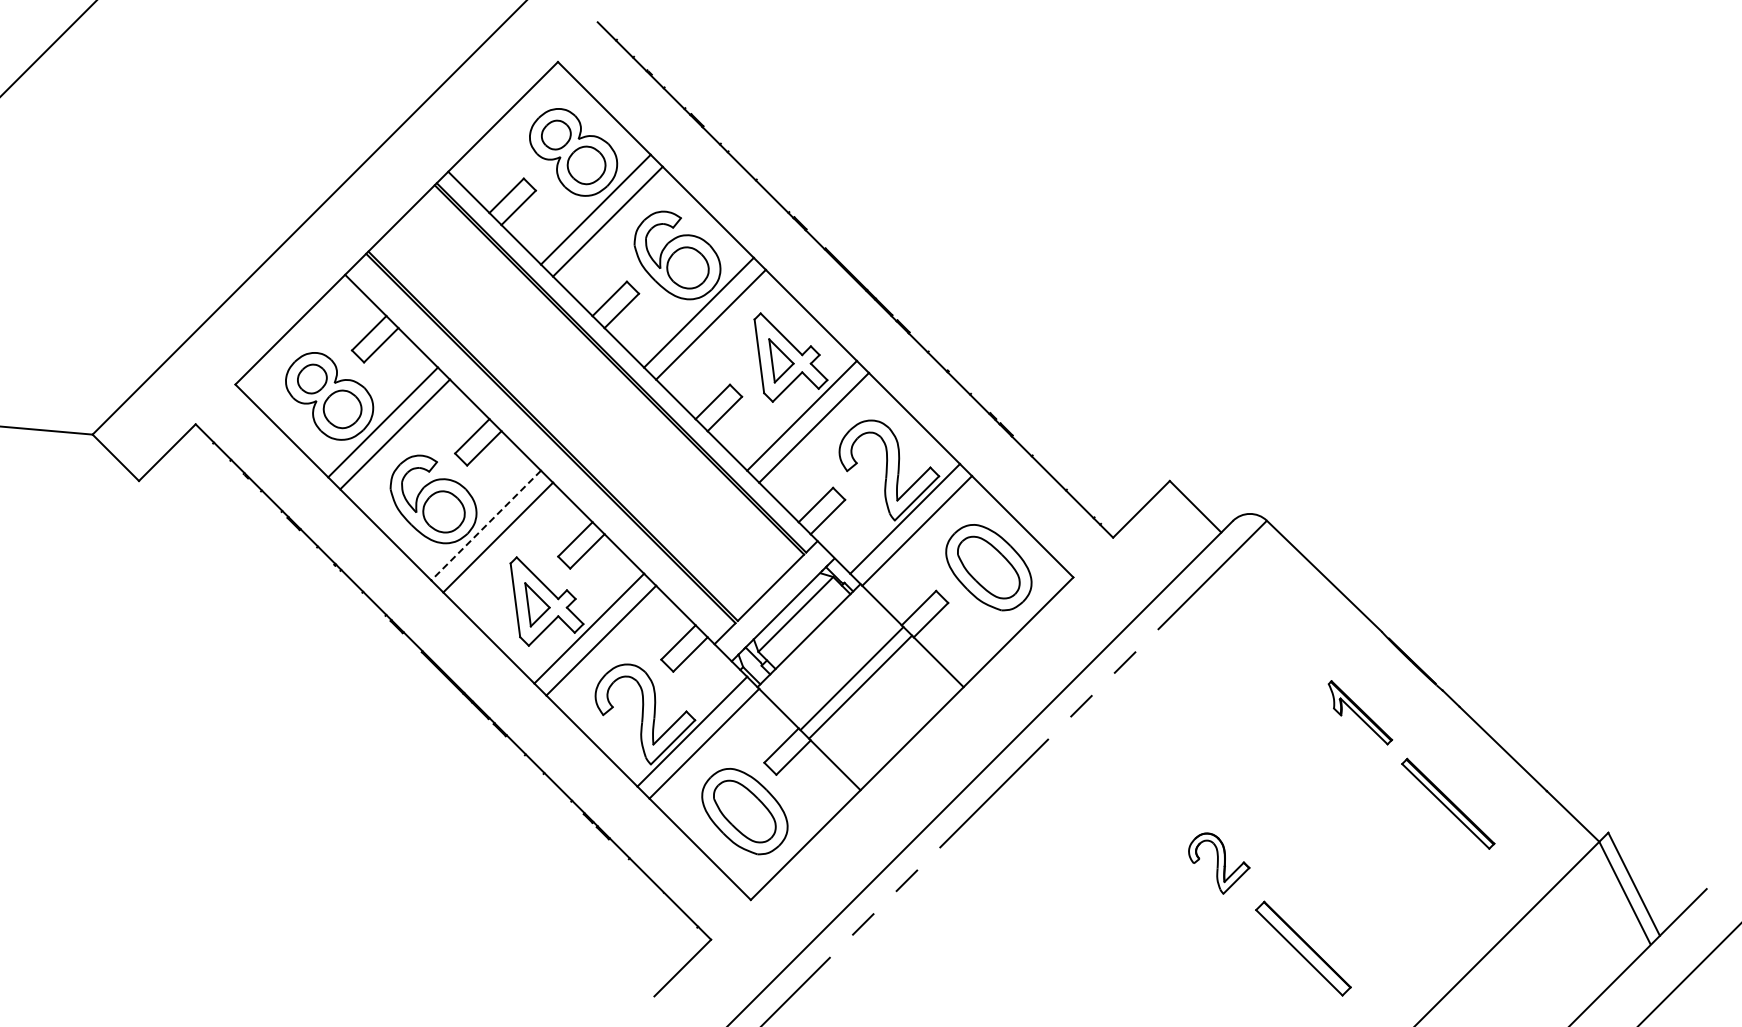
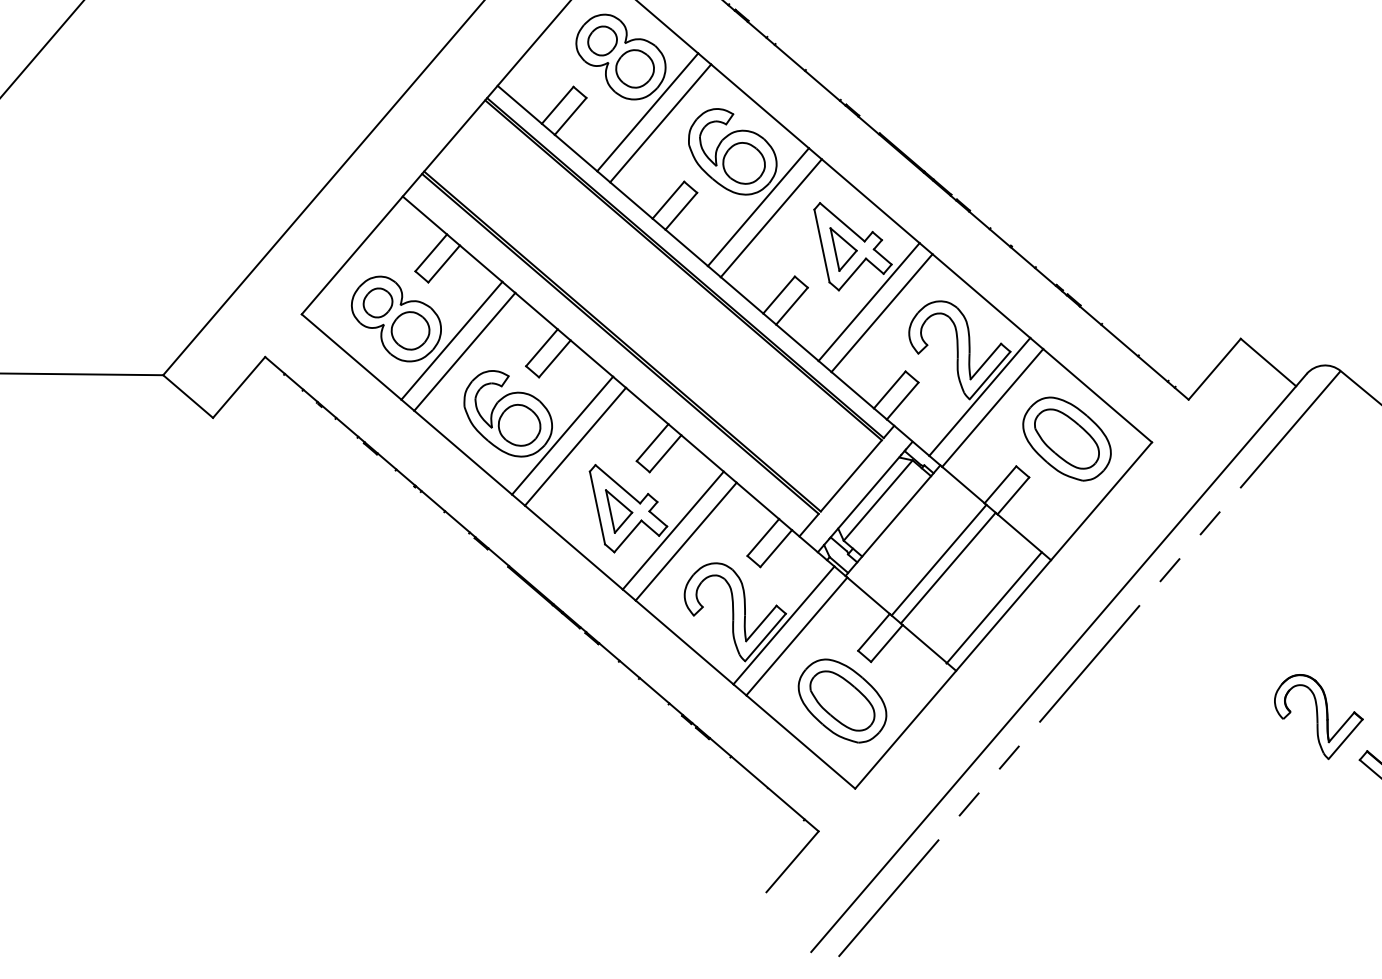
line: (486, 525) -> (562, 435), dashed -> solid
line: (903, 730) -> (994, 608), added
part: (1219, 863) -> (1319, 716), size x1.43

